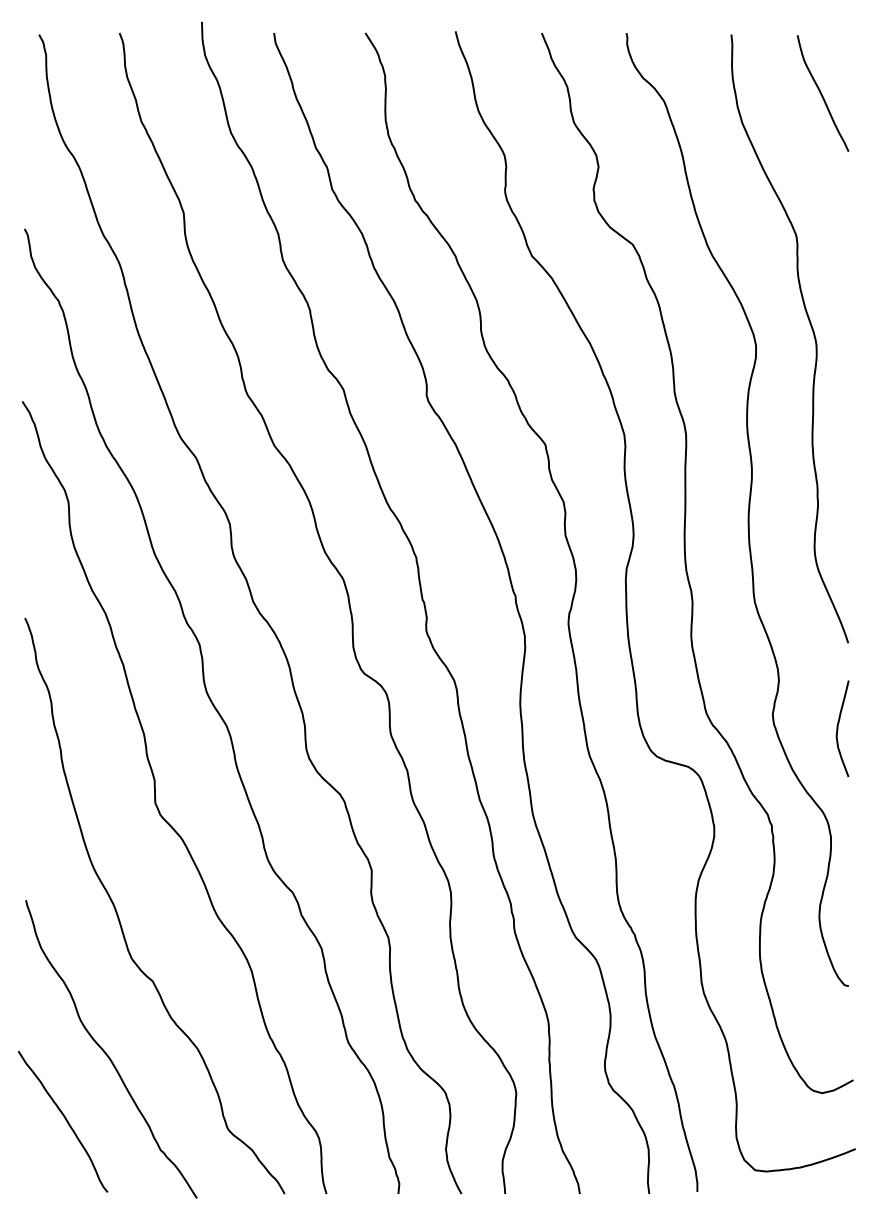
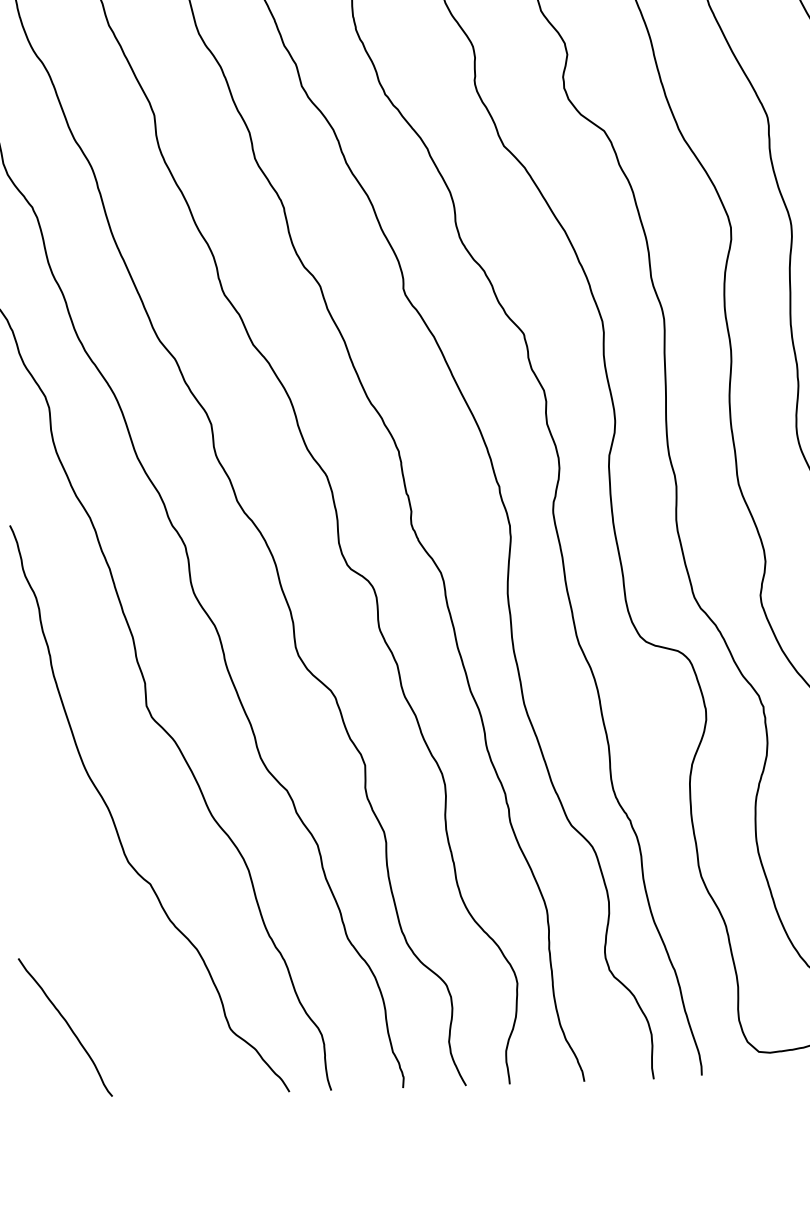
curve: (106, 1052) -> (106, 956), removed

